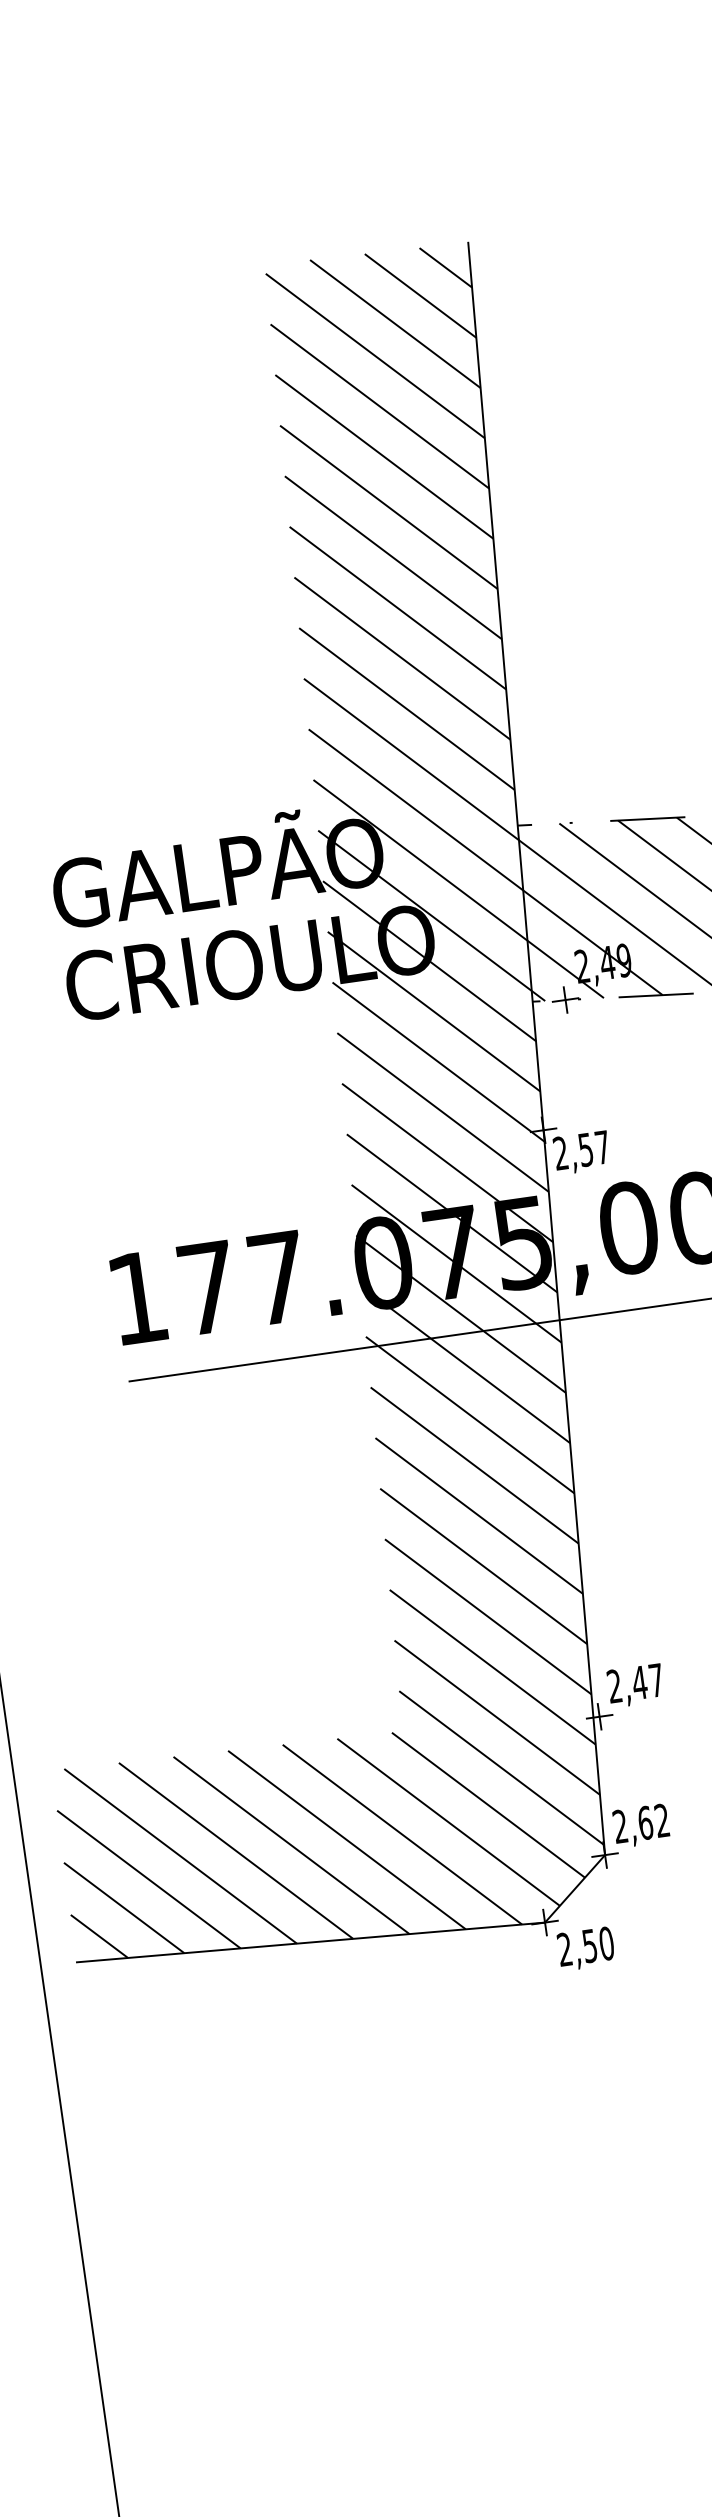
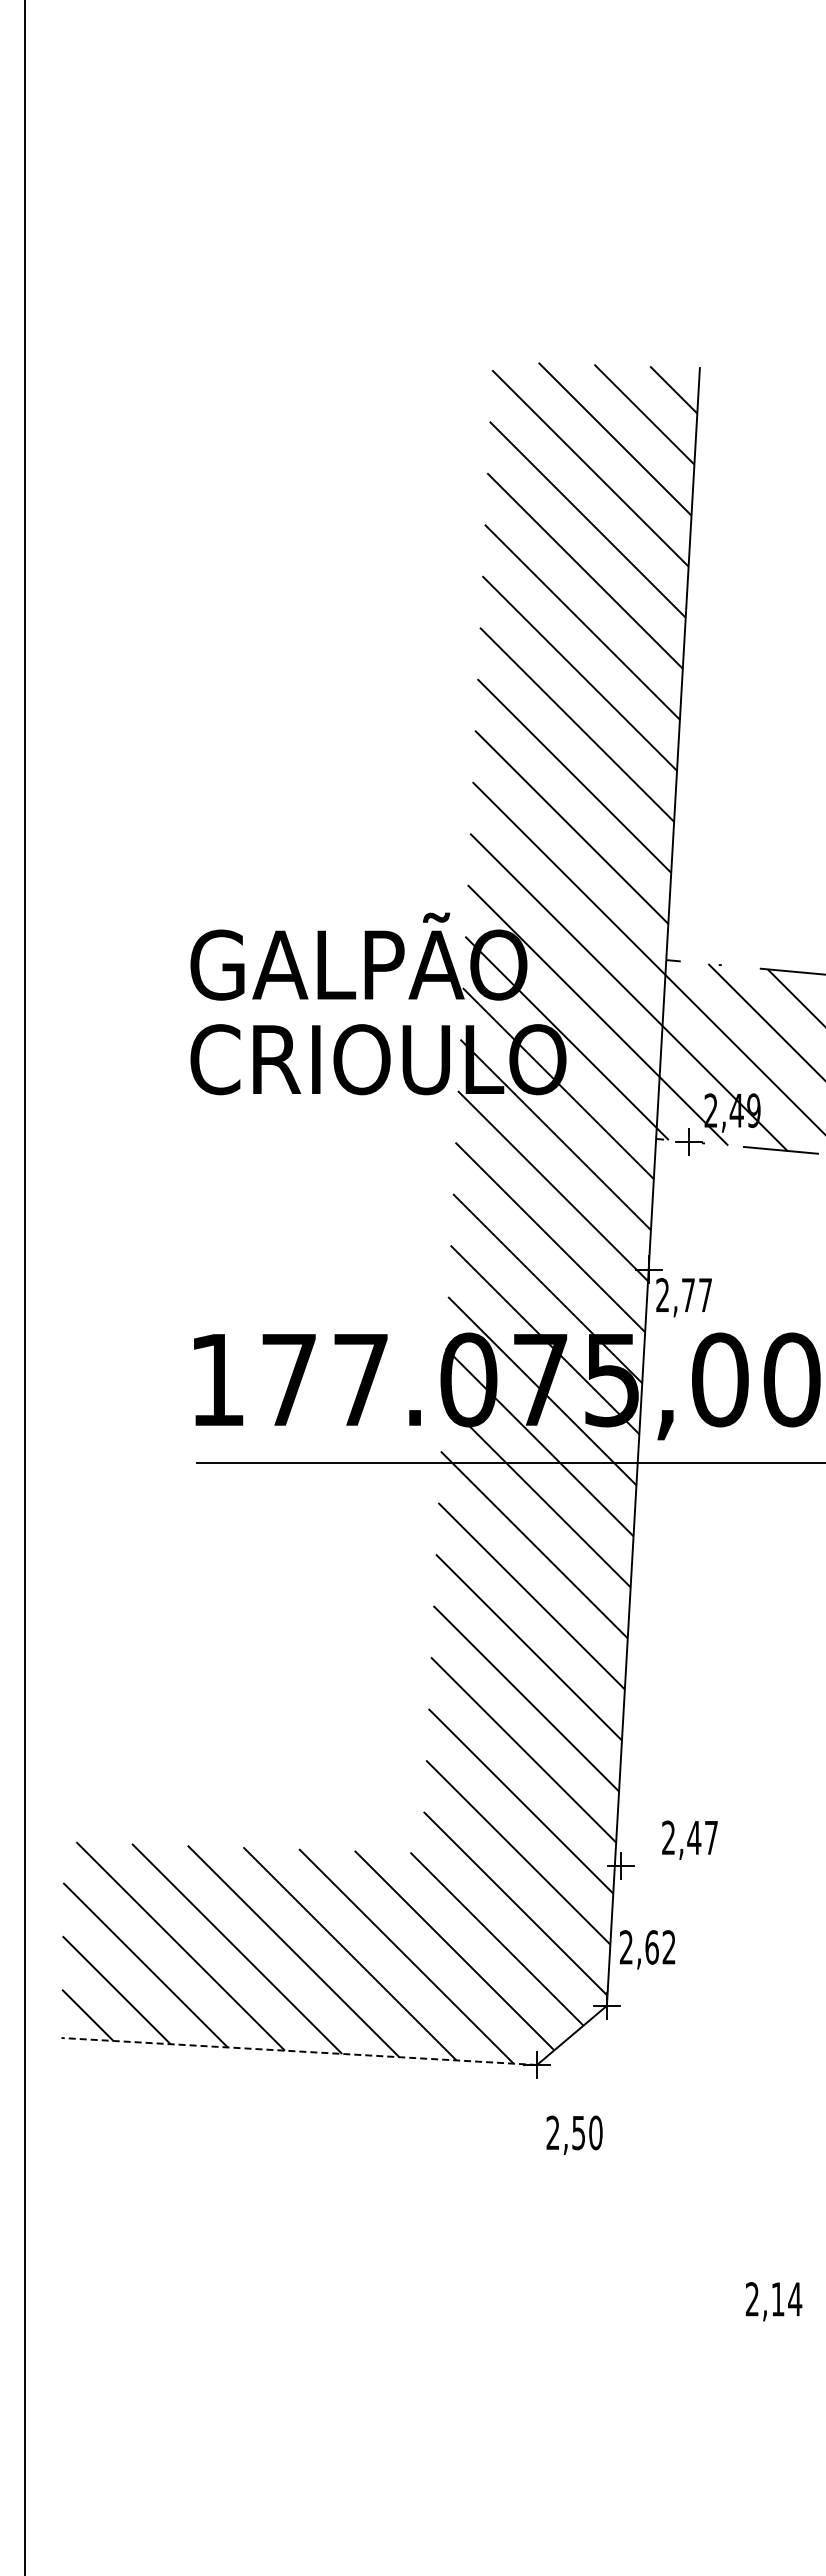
text: (586, 1150) -> (688, 1295), 2,57 -> 2,77
text: (635, 1685) -> (689, 1839), moved
text: (641, 1825) -> (647, 1949), moved
line: (310, 1942) -> (298, 2051), solid -> dashed
text: (586, 1948) -> (574, 2134), moved

